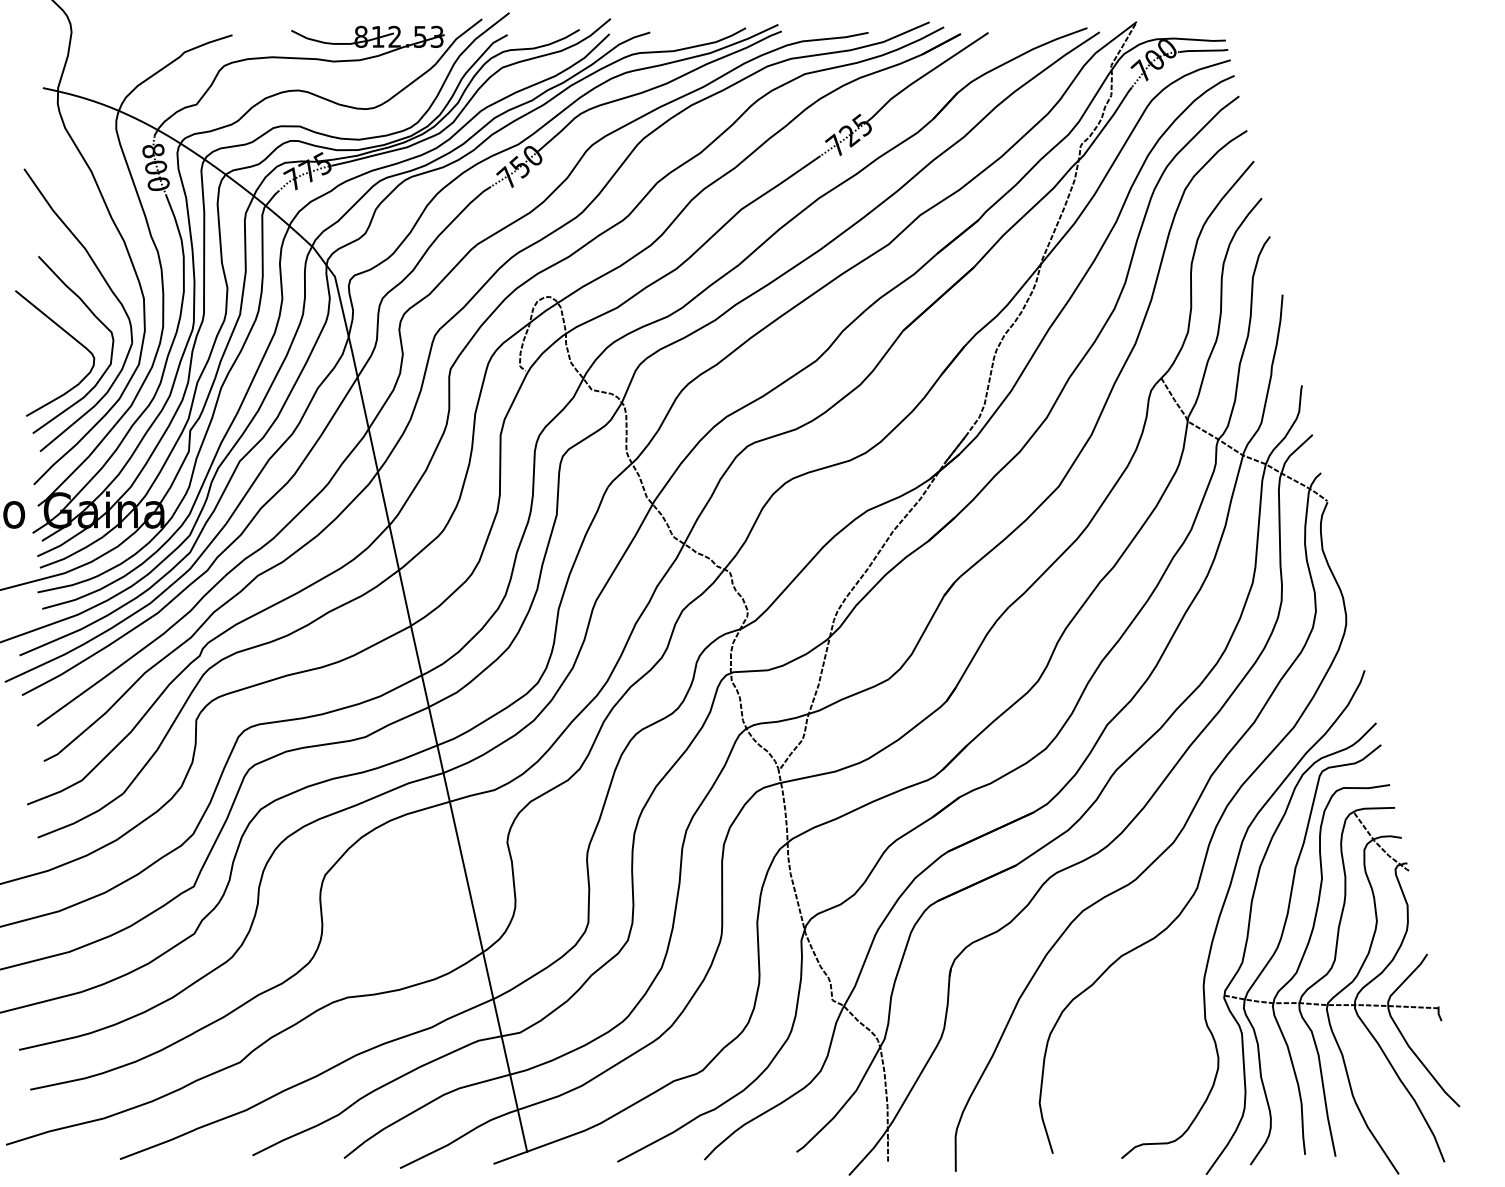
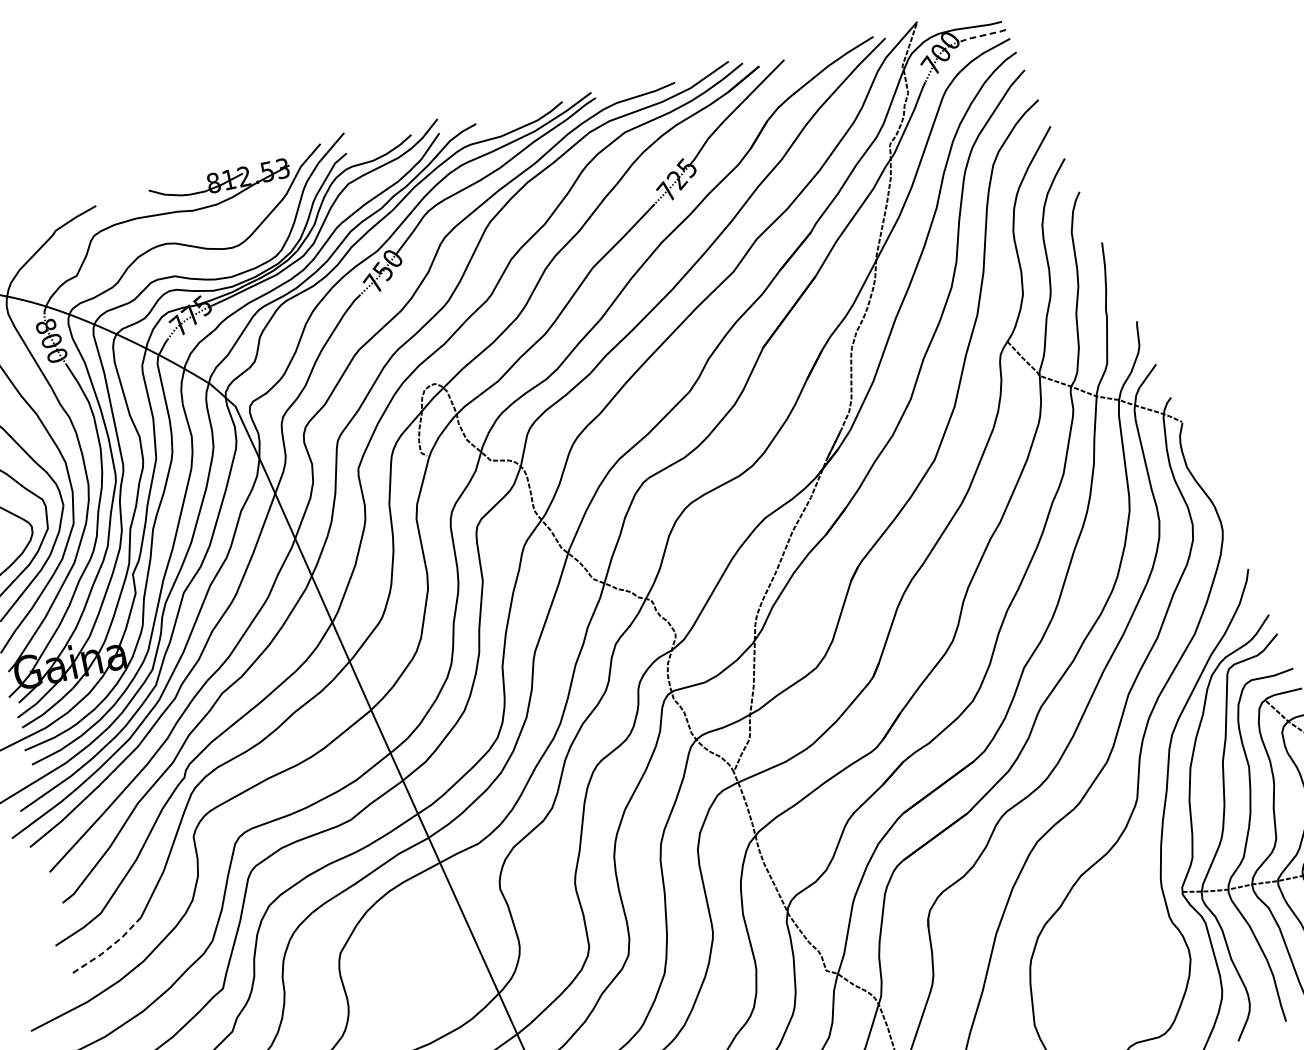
line: (1204, 50) -> (984, 34), solid -> dashed
line: (82, 819) -> (108, 948), solid -> dashed

